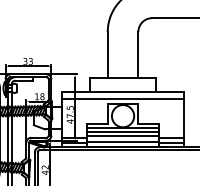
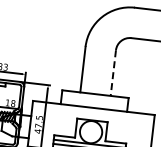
line: (138, 54) -> (113, 72), solid -> dashed
line: (122, 98) -> (92, 114), removed

